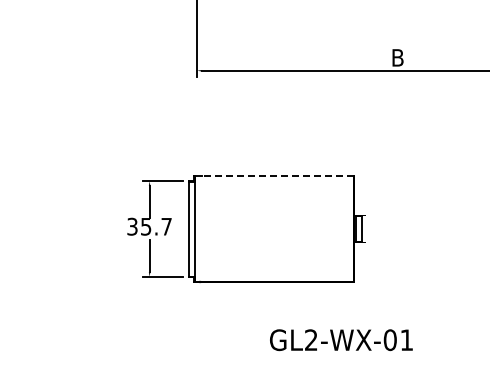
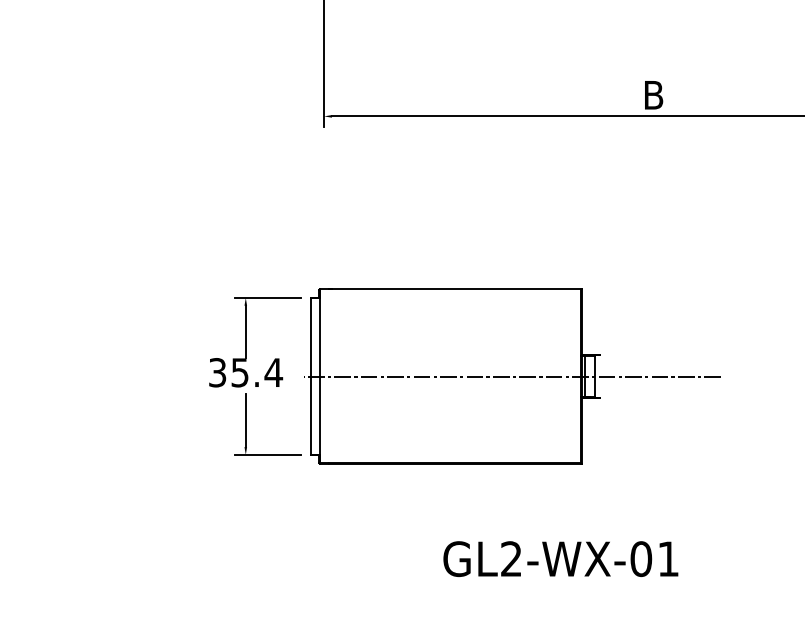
line: (277, 175) -> (455, 288), dashed -> solid
text: (166, 226) -> (273, 372), 35.7 -> 35.4
line: (311, 229) -> (511, 377), added

